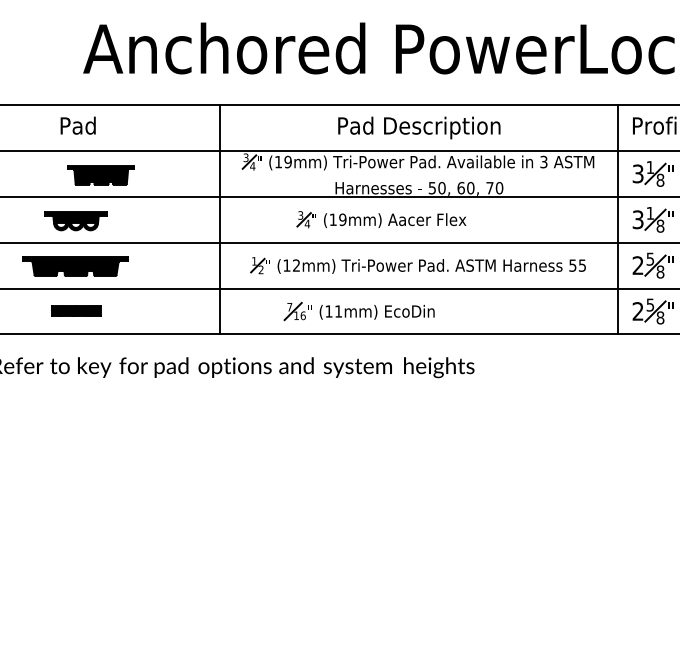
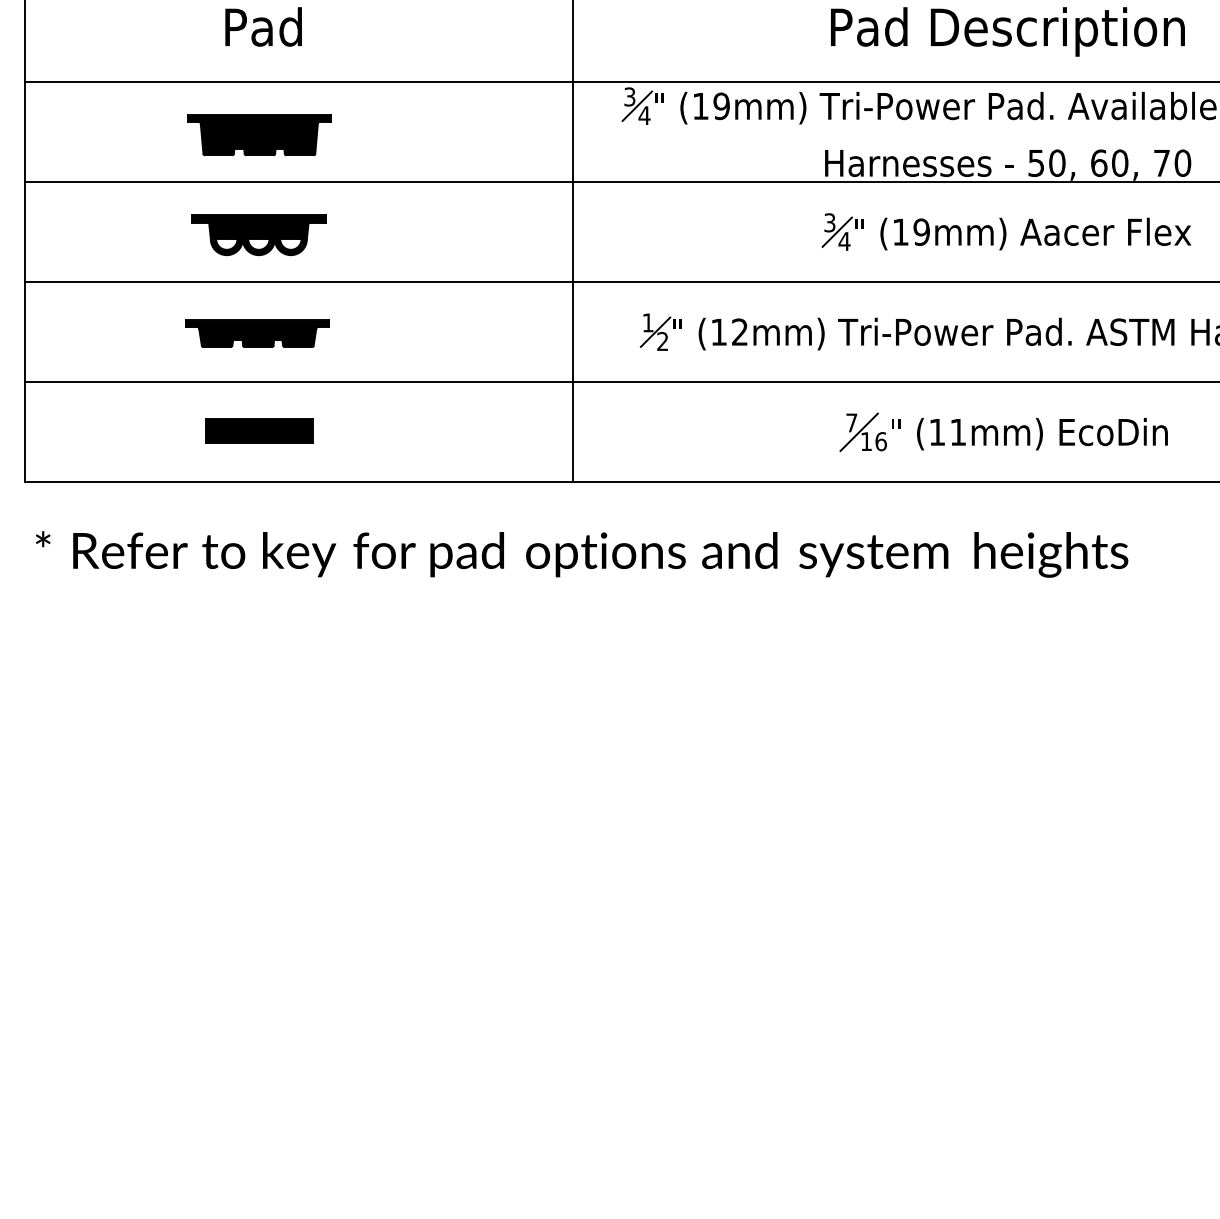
part: (100, 175) -> (257, 135), moved
part: (381, 219) -> (1006, 231), moved
part: (75, 266) -> (257, 334), size x0.62
part: (358, 311) -> (1001, 432), moved

